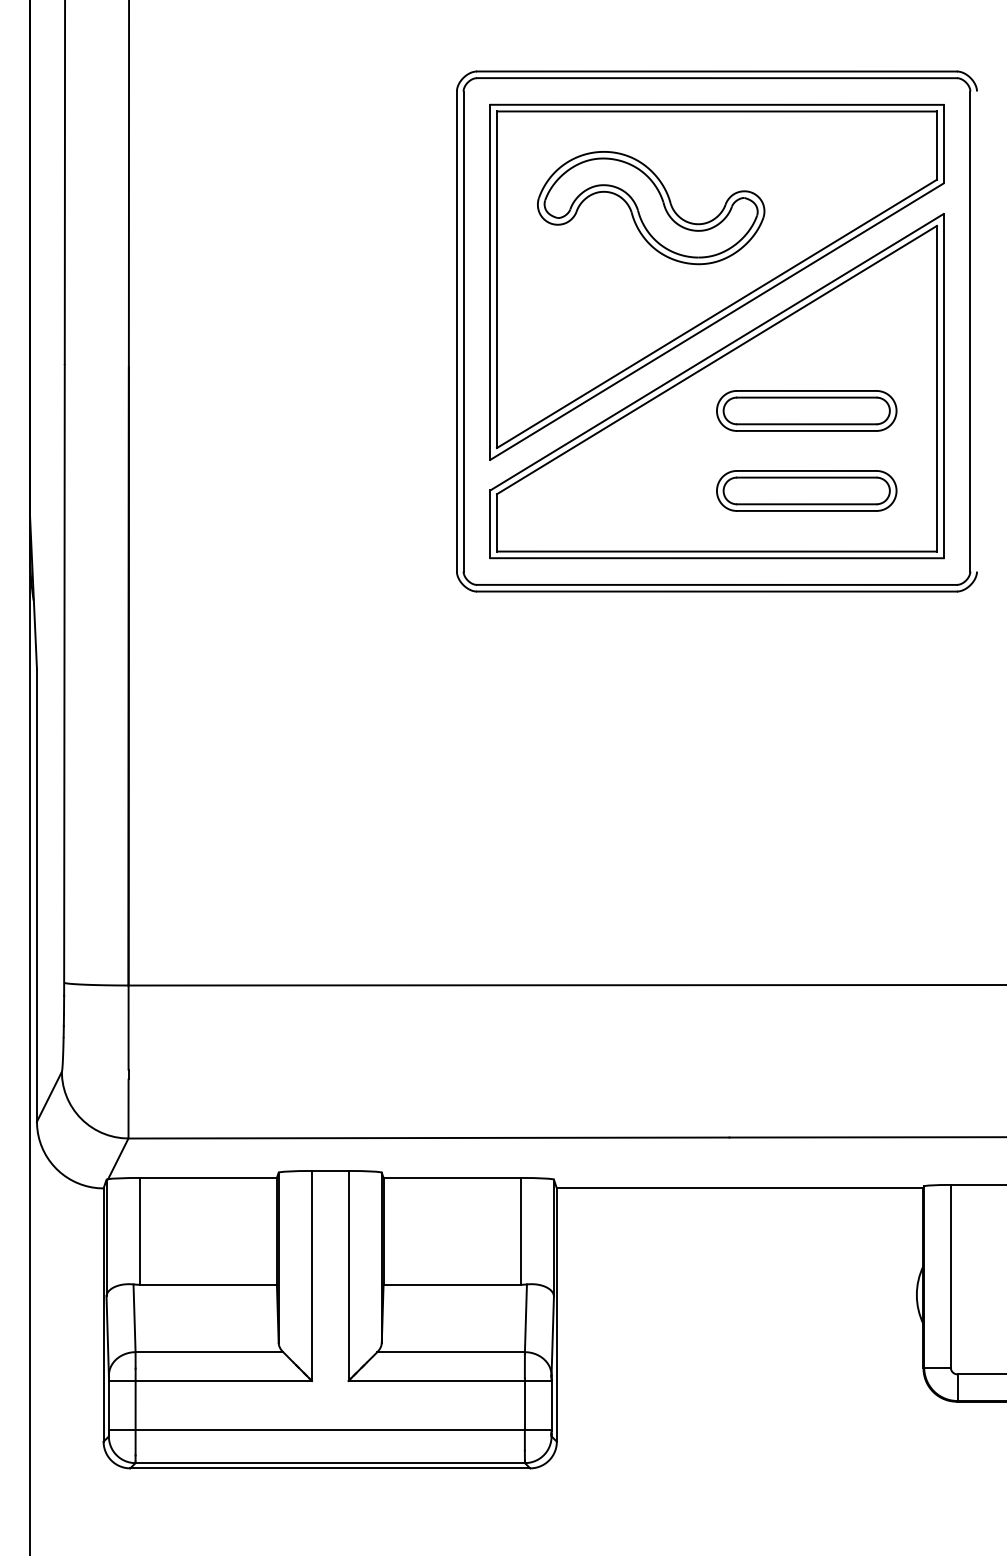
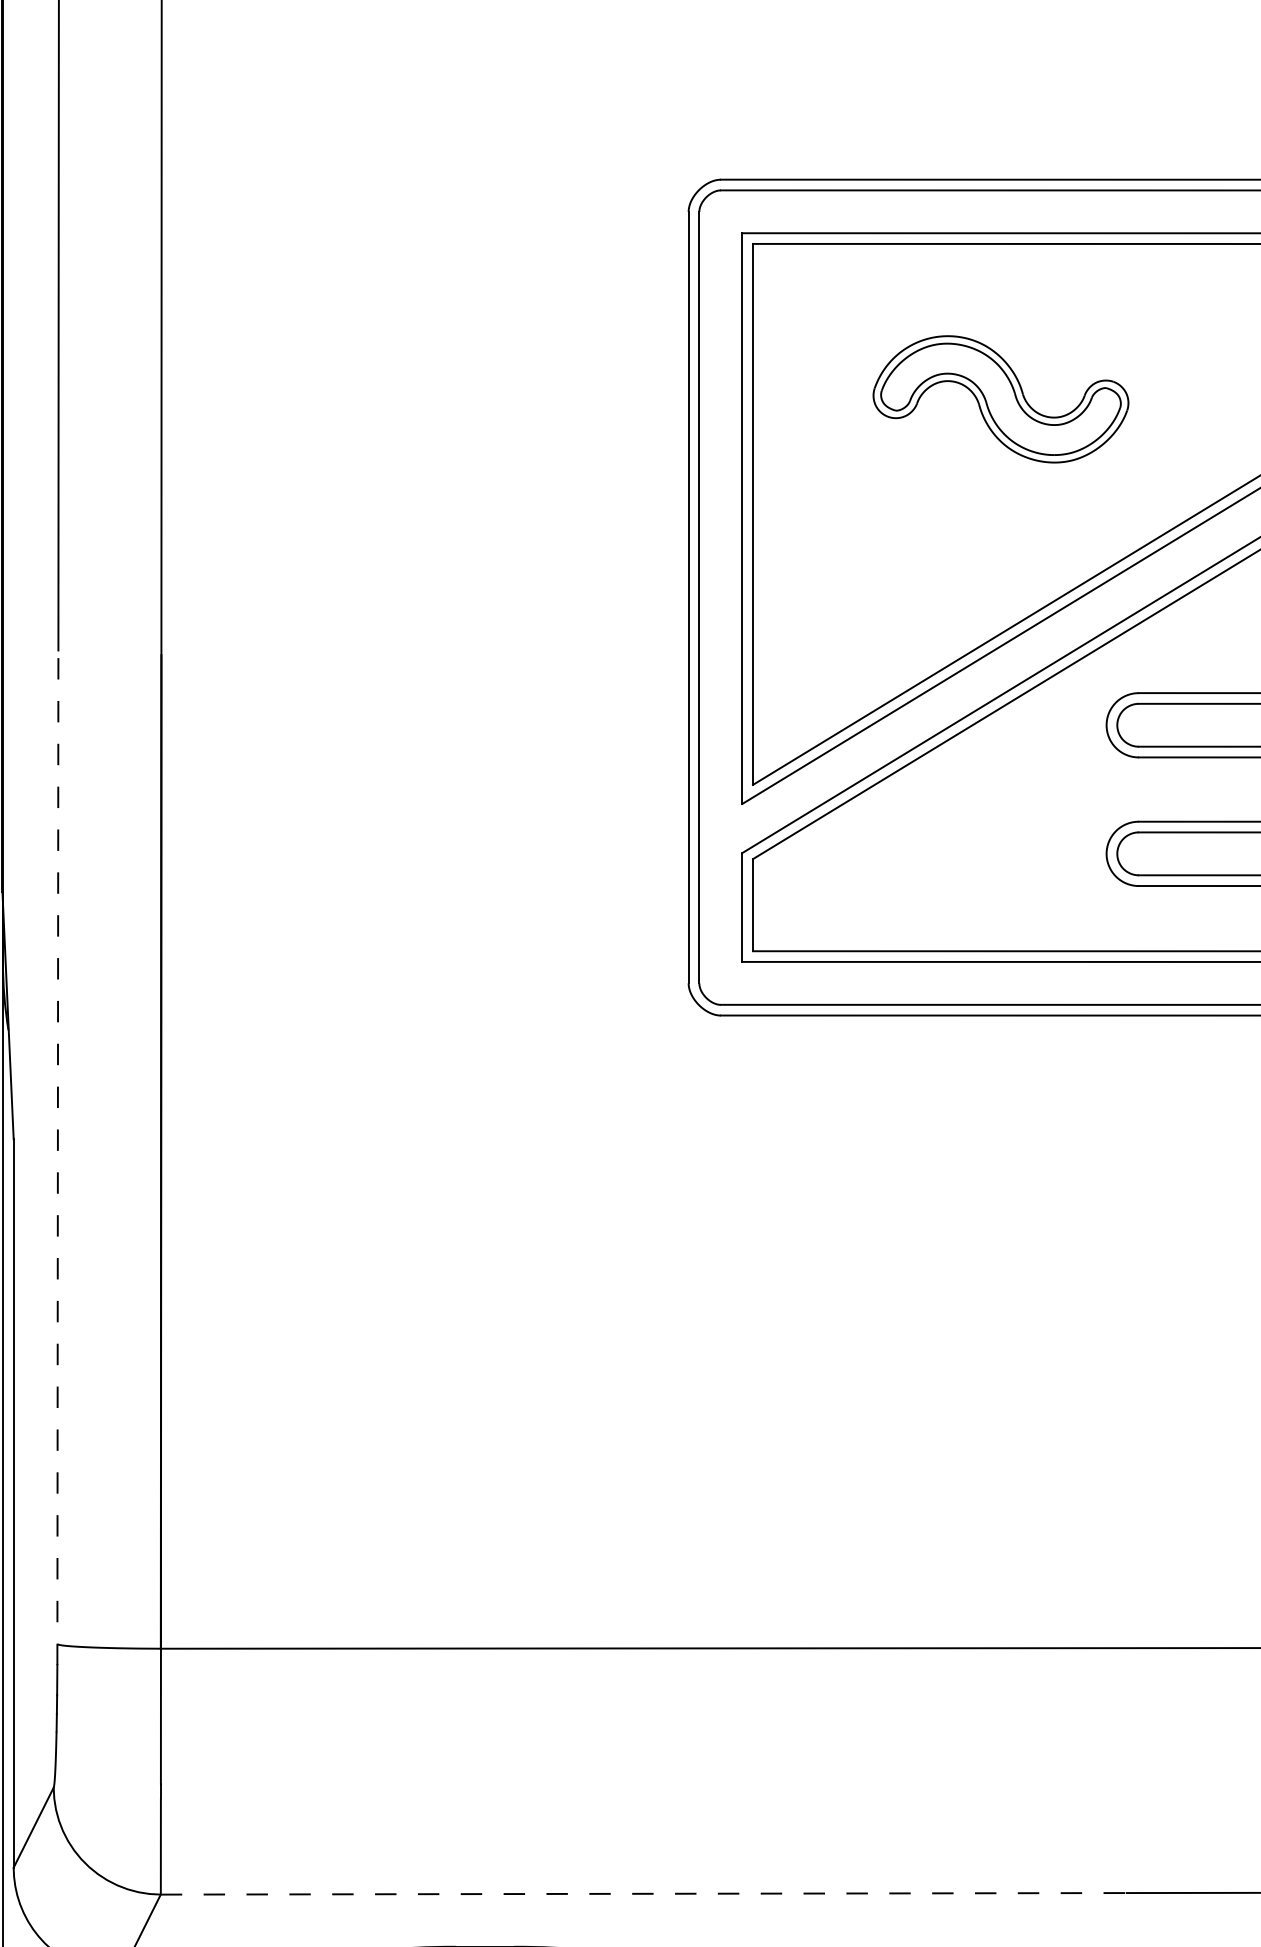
part: (651, 208) -> (1001, 399), size x0.7
line: (64, 679) -> (57, 1156), solid -> dashed
line: (429, 1138) -> (644, 1894), solid -> dashed

